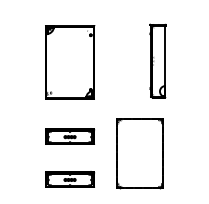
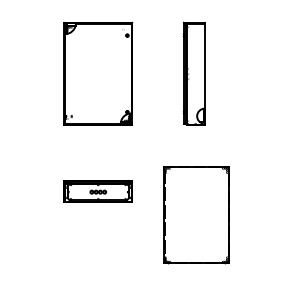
part: (157, 60) -> (193, 73), moved
part: (70, 62) -> (98, 73), moved
part: (69, 179) -> (97, 251), removed

